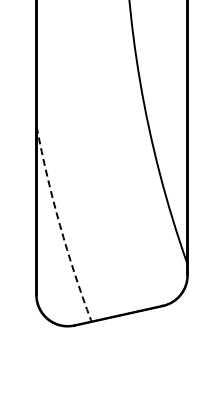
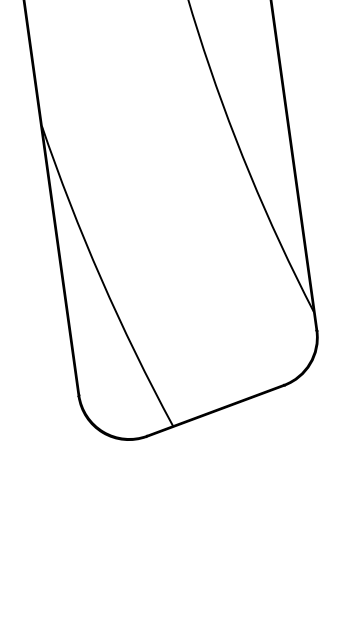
arc: (60, 225) -> (102, 279), dashed -> solid

